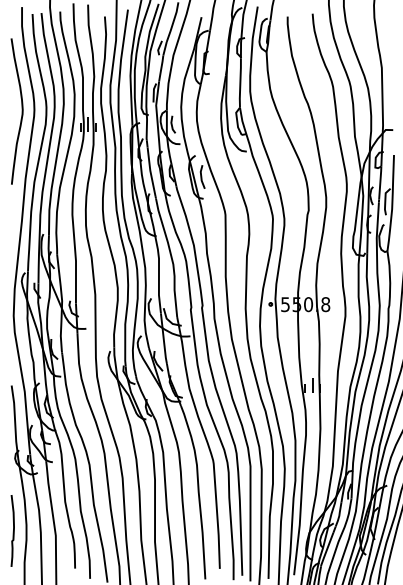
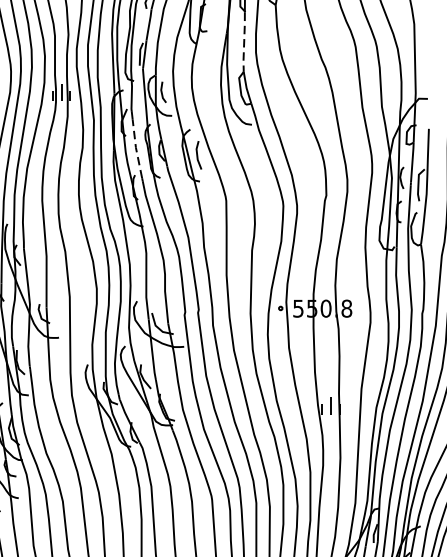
line: (240, 82) -> (244, 41), solid -> dashed
line: (150, 170) -> (136, 147), solid -> dashed

